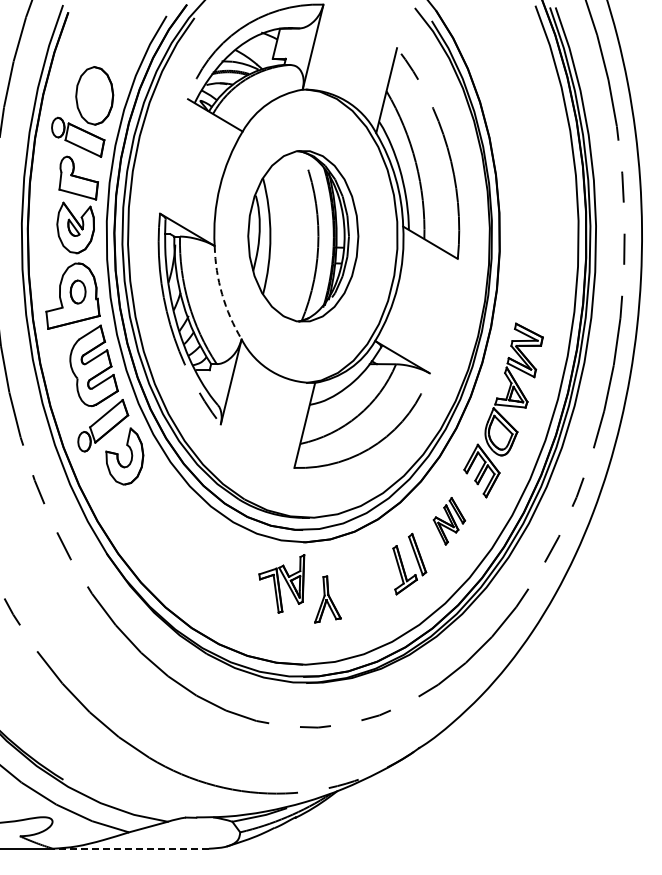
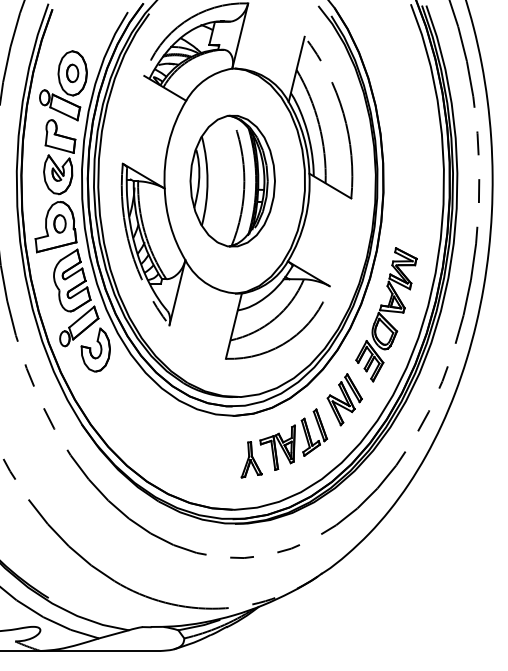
part: (94, 95) -> (72, 73), added
arc: (222, 294) -> (170, 225), dashed -> solid
part: (449, 521) -> (344, 399), size x1.43
part: (281, 583) -> (277, 447), moved
line: (130, 848) -> (100, 650), dashed -> solid

